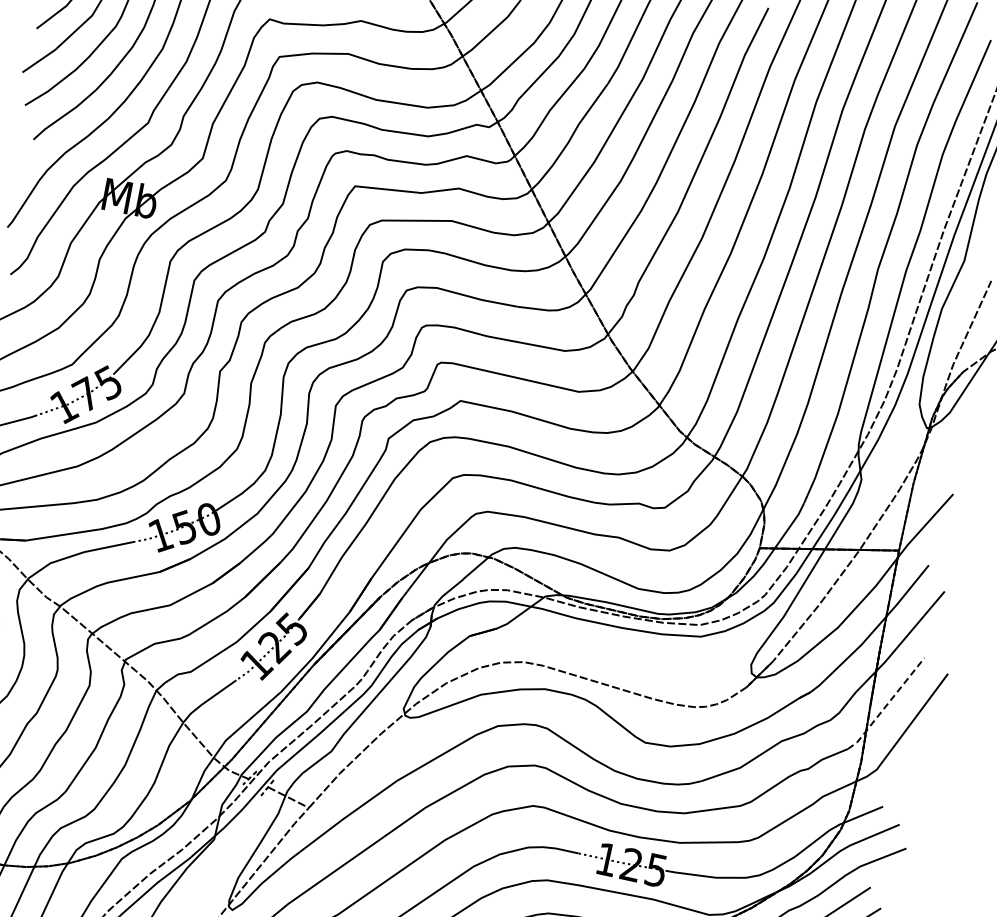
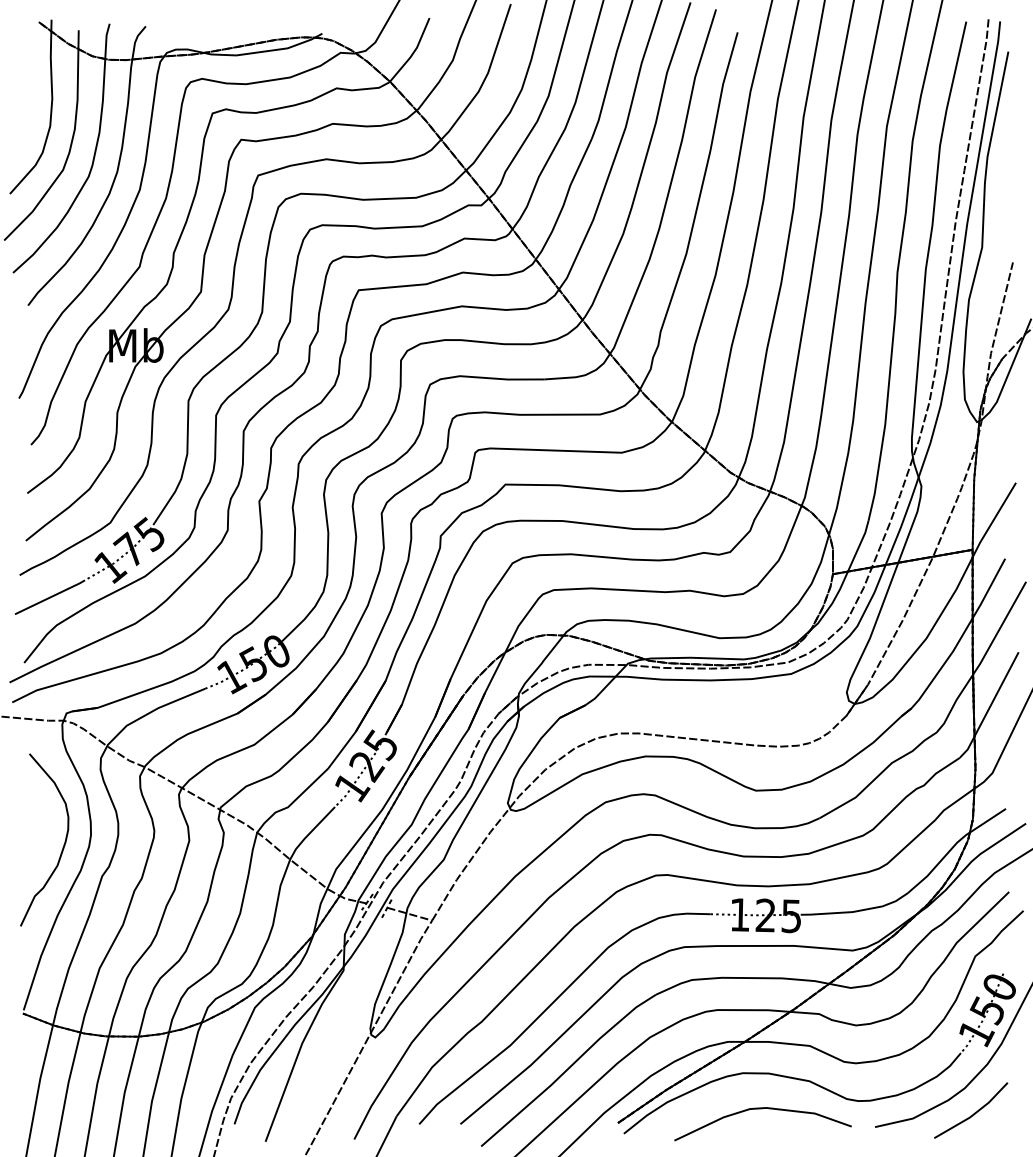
line: (887, 705) -> (990, 706), dashed -> solid

